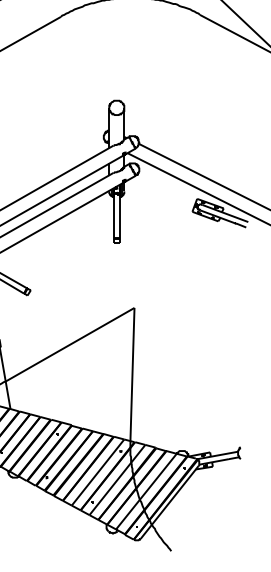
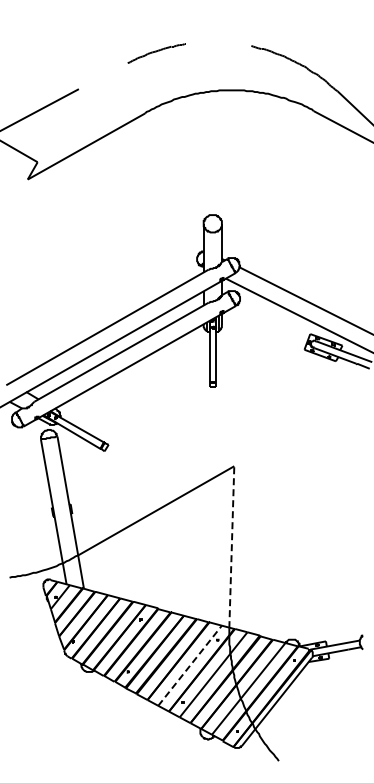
line: (132, 374) -> (231, 547), solid -> dashed
line: (98, 472) -> (190, 665), solid -> dashed

